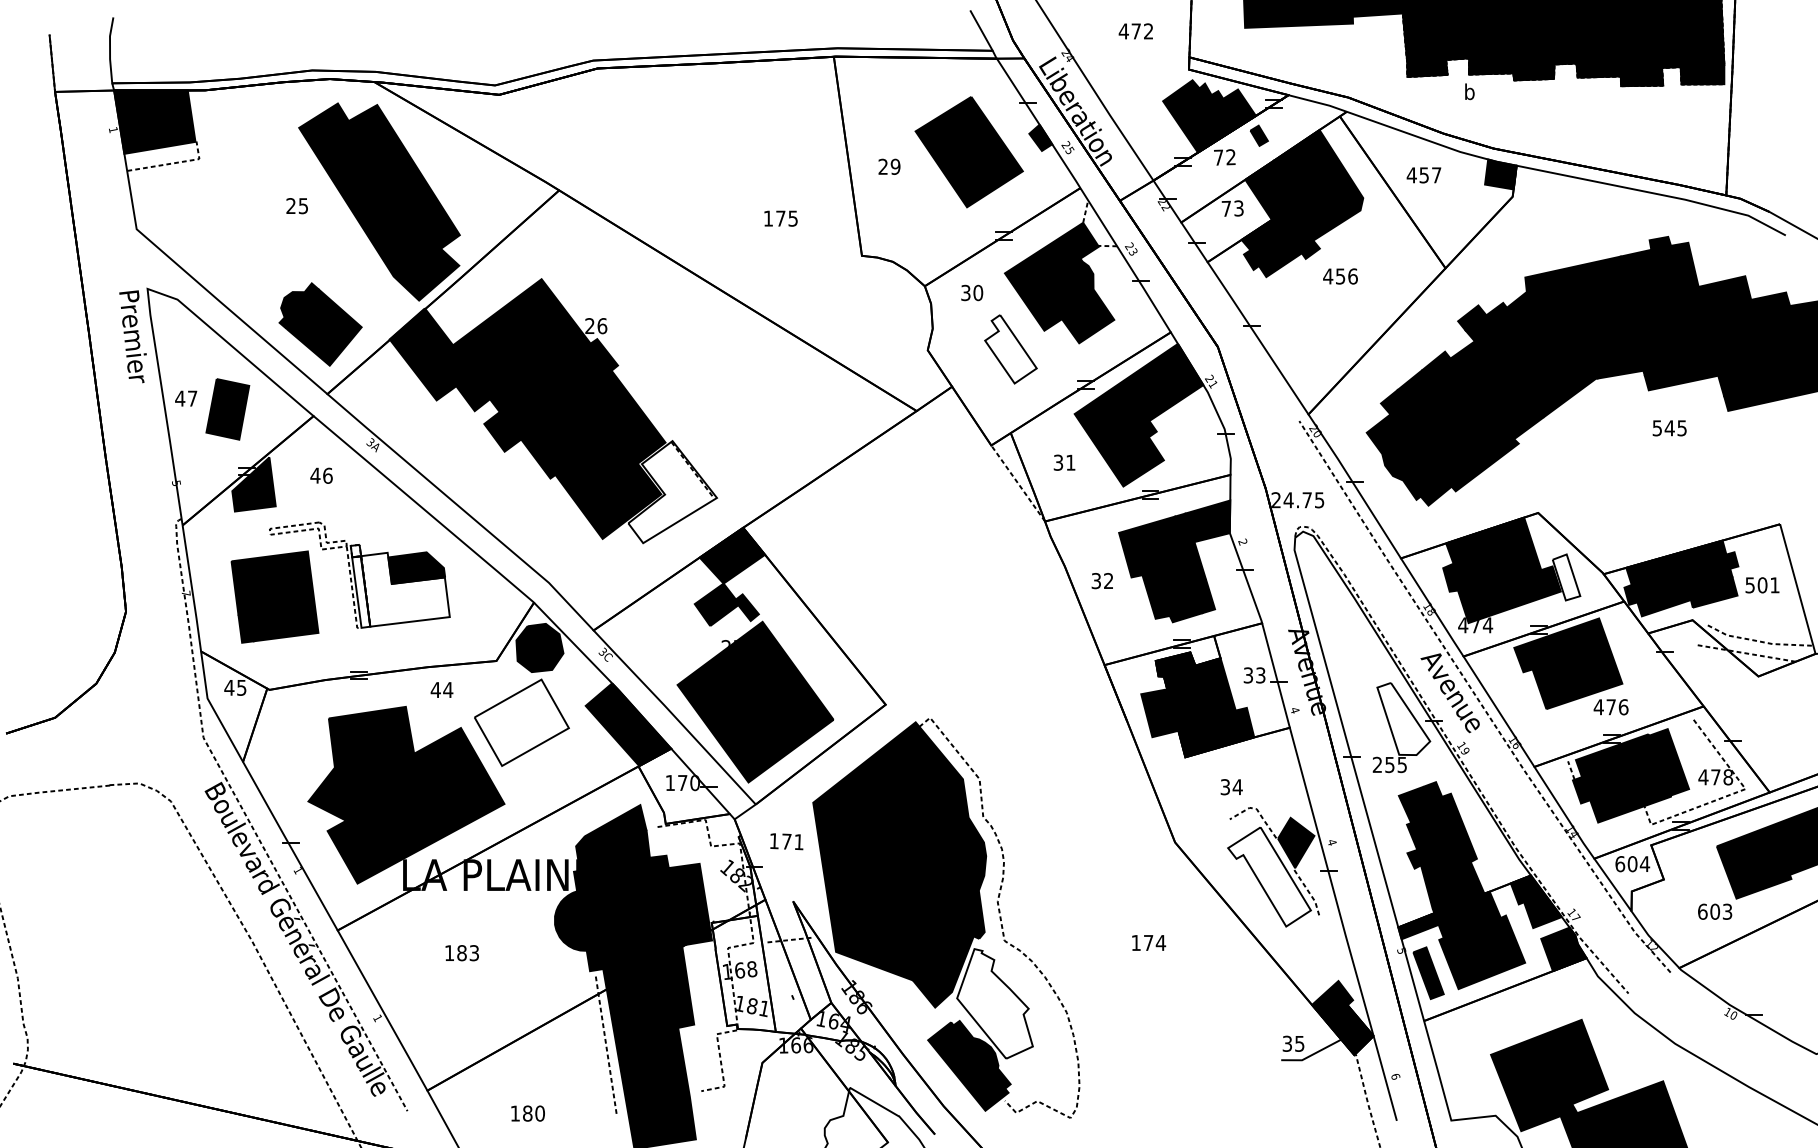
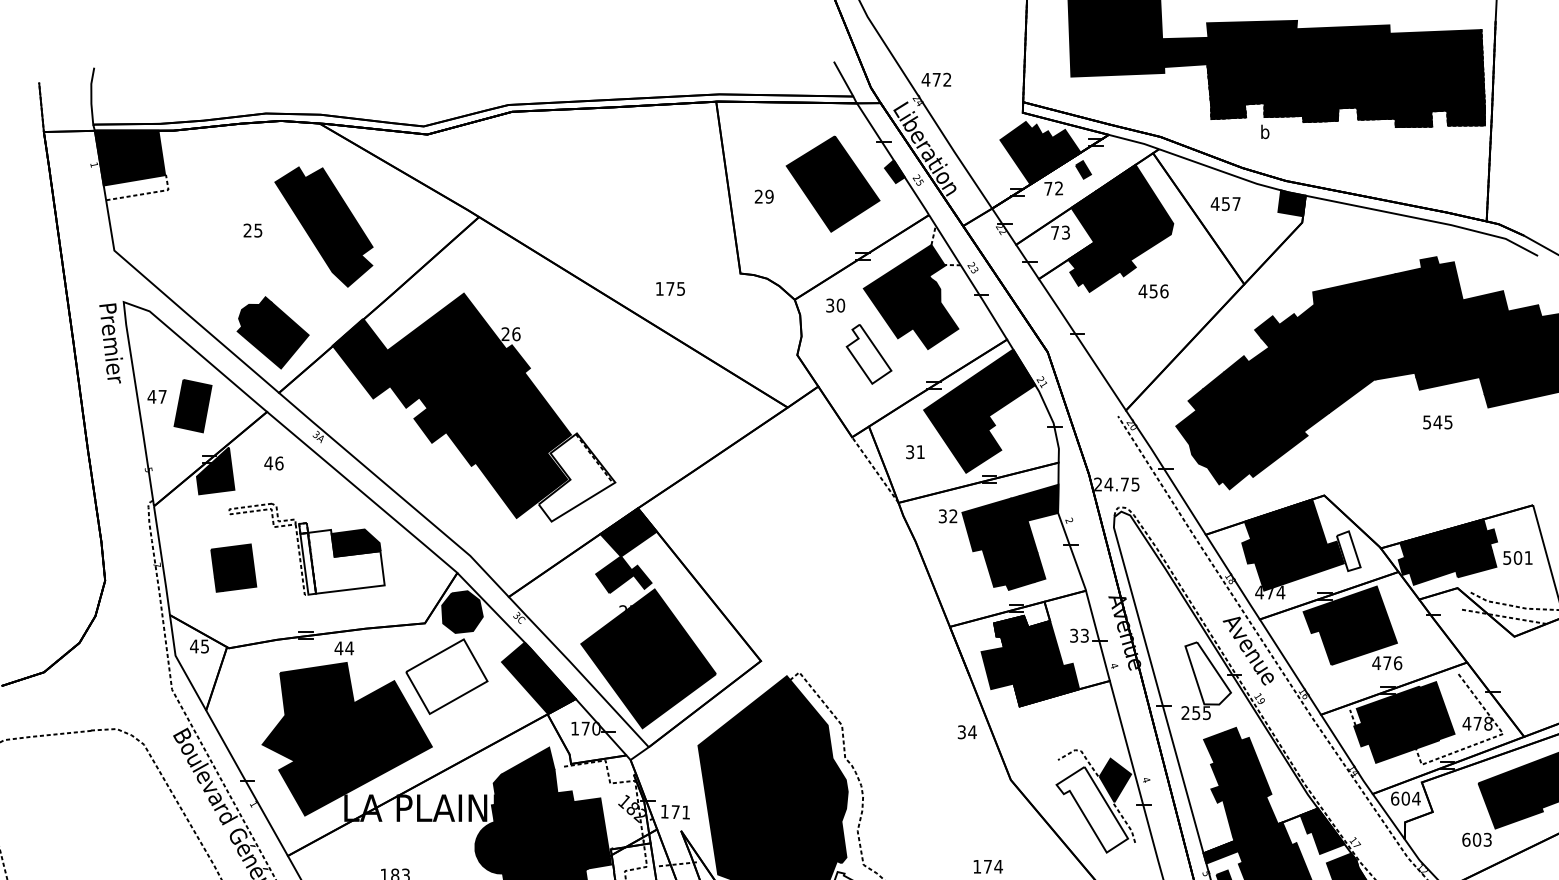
text: (1135, 31) -> (936, 79), moved
part: (379, 201) -> (323, 226), size x0.7
text: (780, 218) -> (670, 288), moved
text: (1101, 581) -> (947, 516), moved
part: (274, 596) -> (233, 567), size x0.6
text: (441, 689) -> (343, 647), moved
text: (1231, 787) -> (967, 732), moved
text: (786, 841) -> (675, 811), moved

